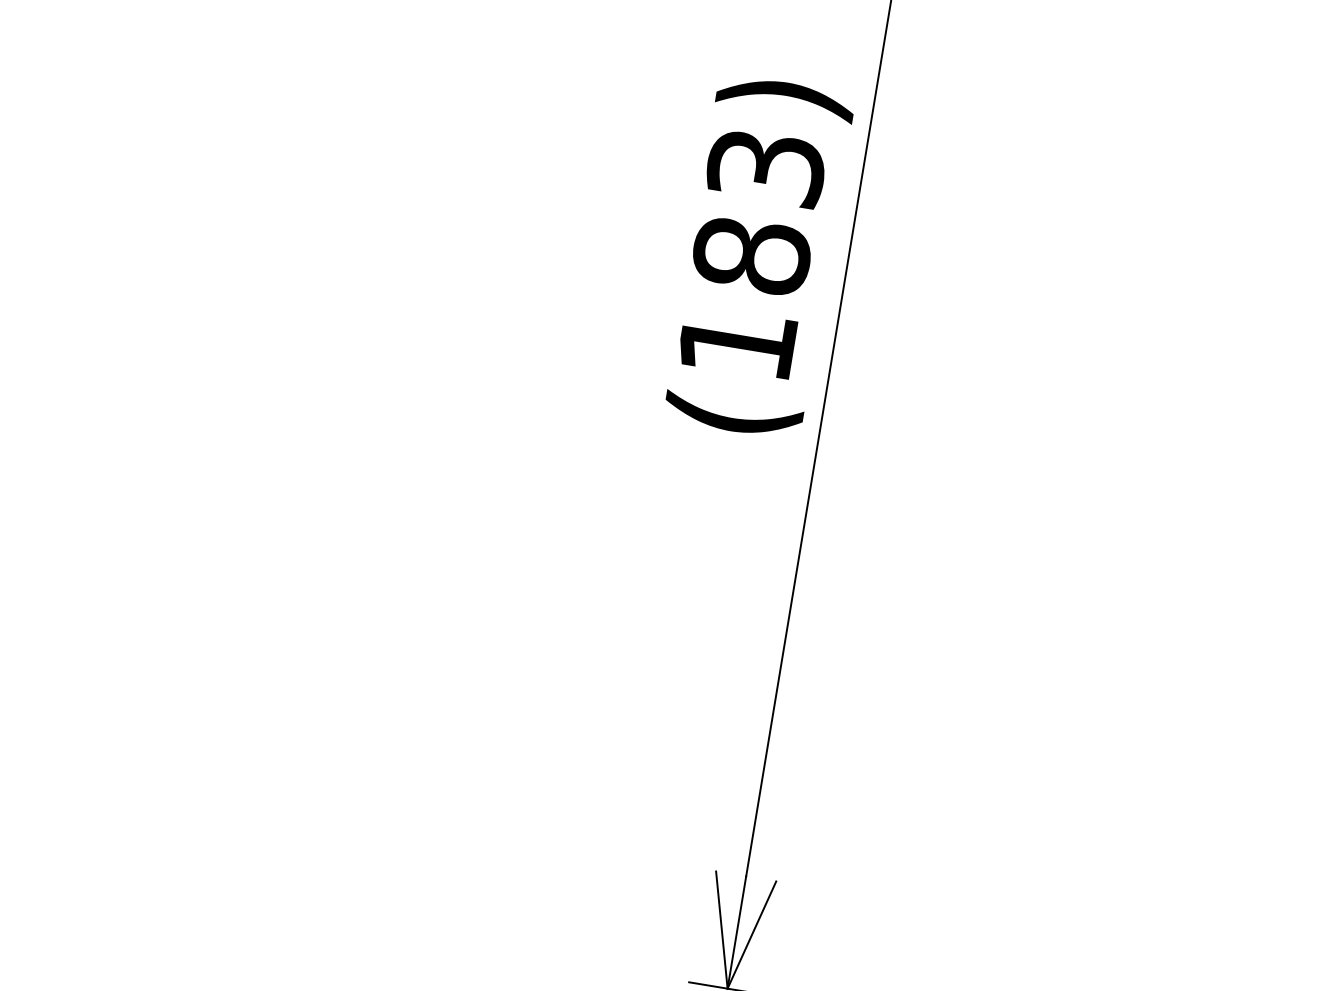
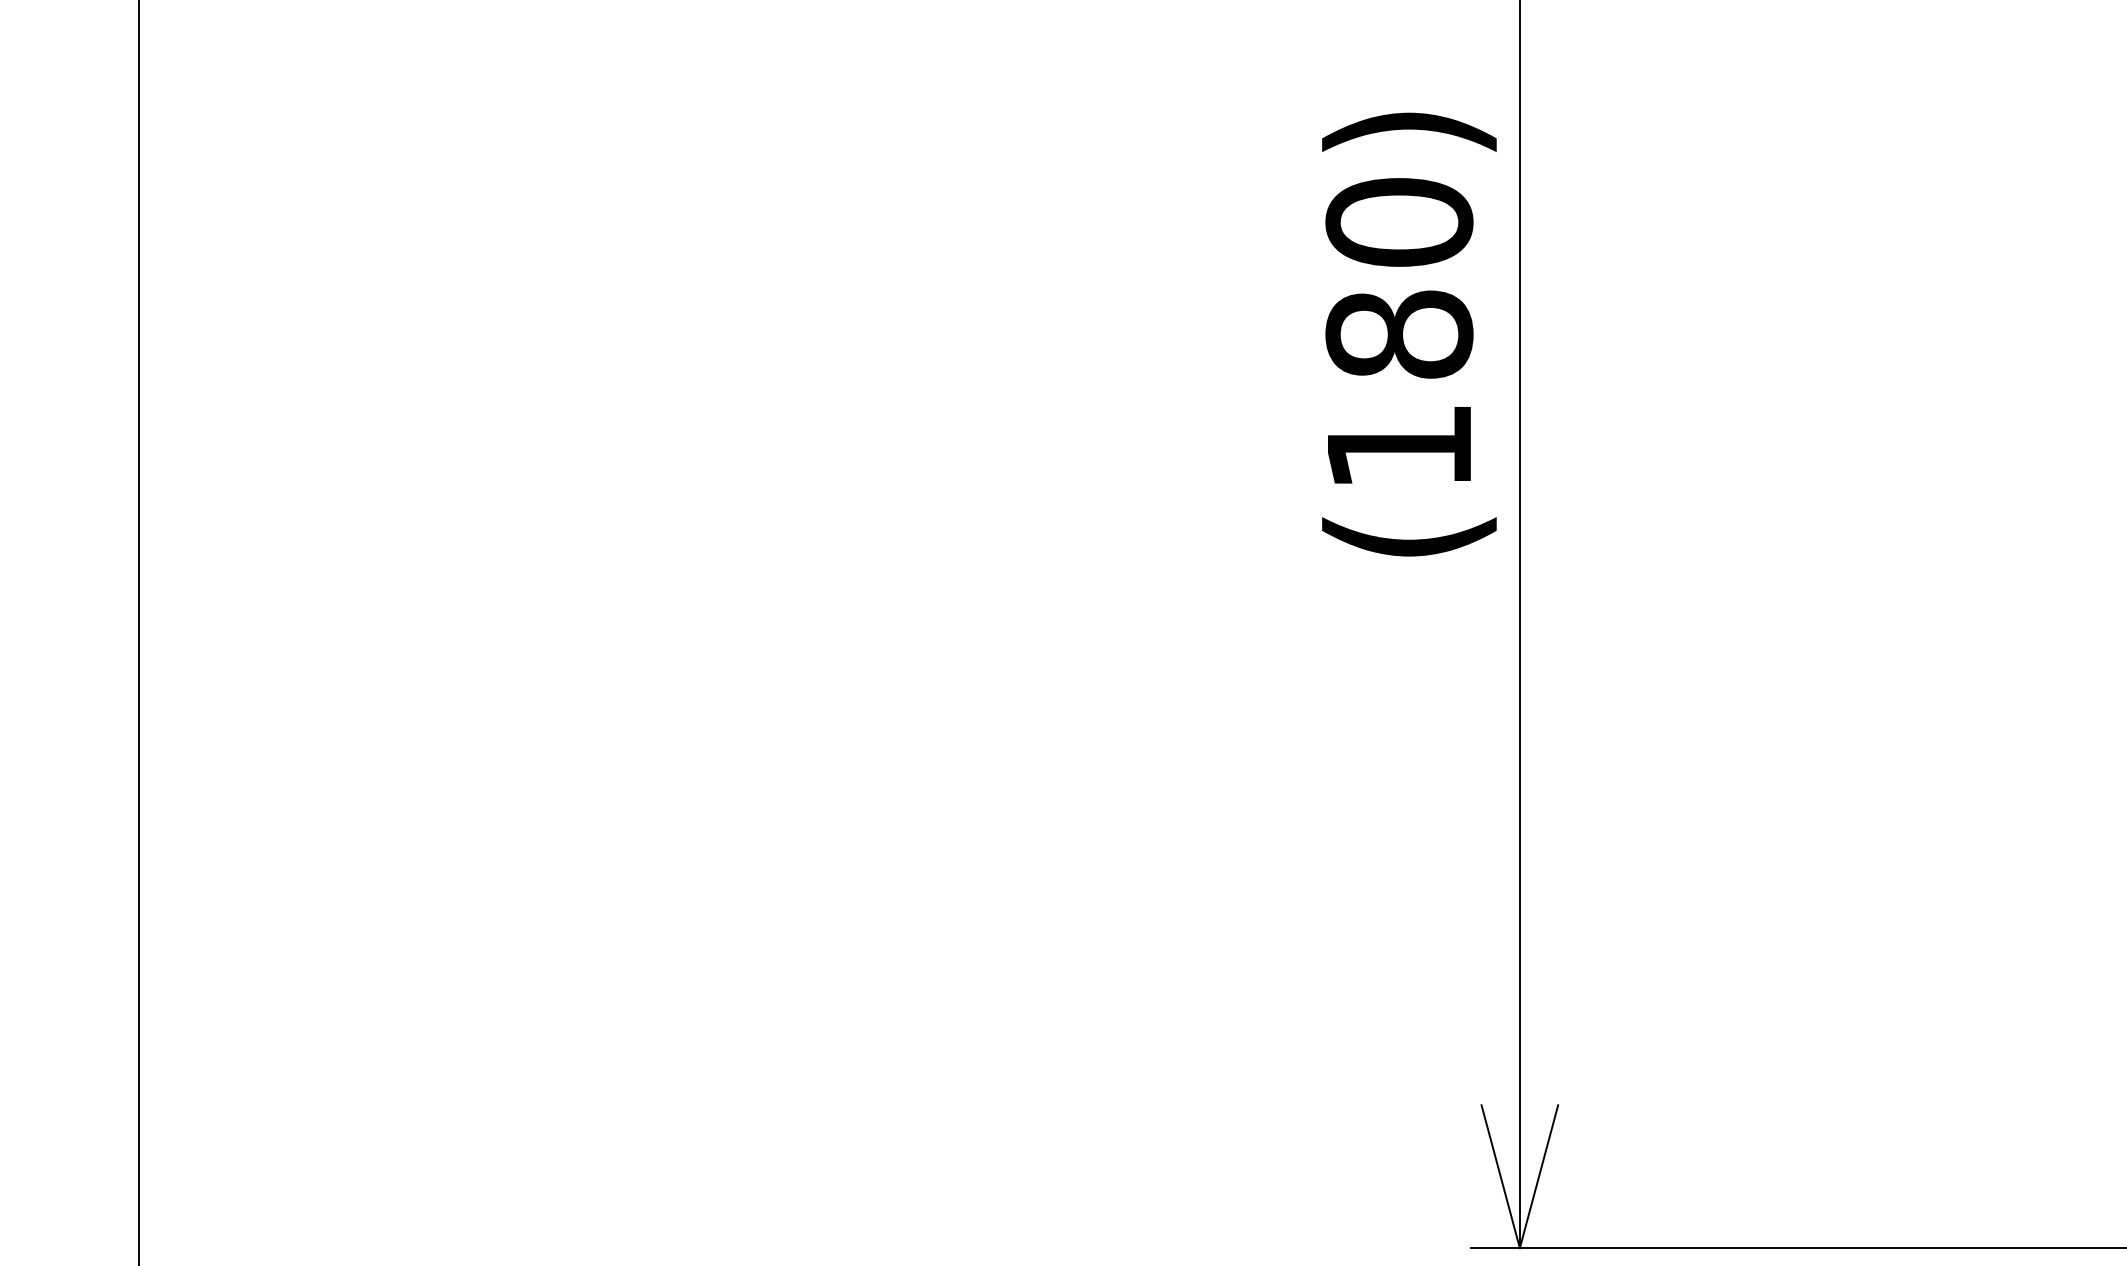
text: (766, 167) -> (1399, 222), (183) -> (180)

